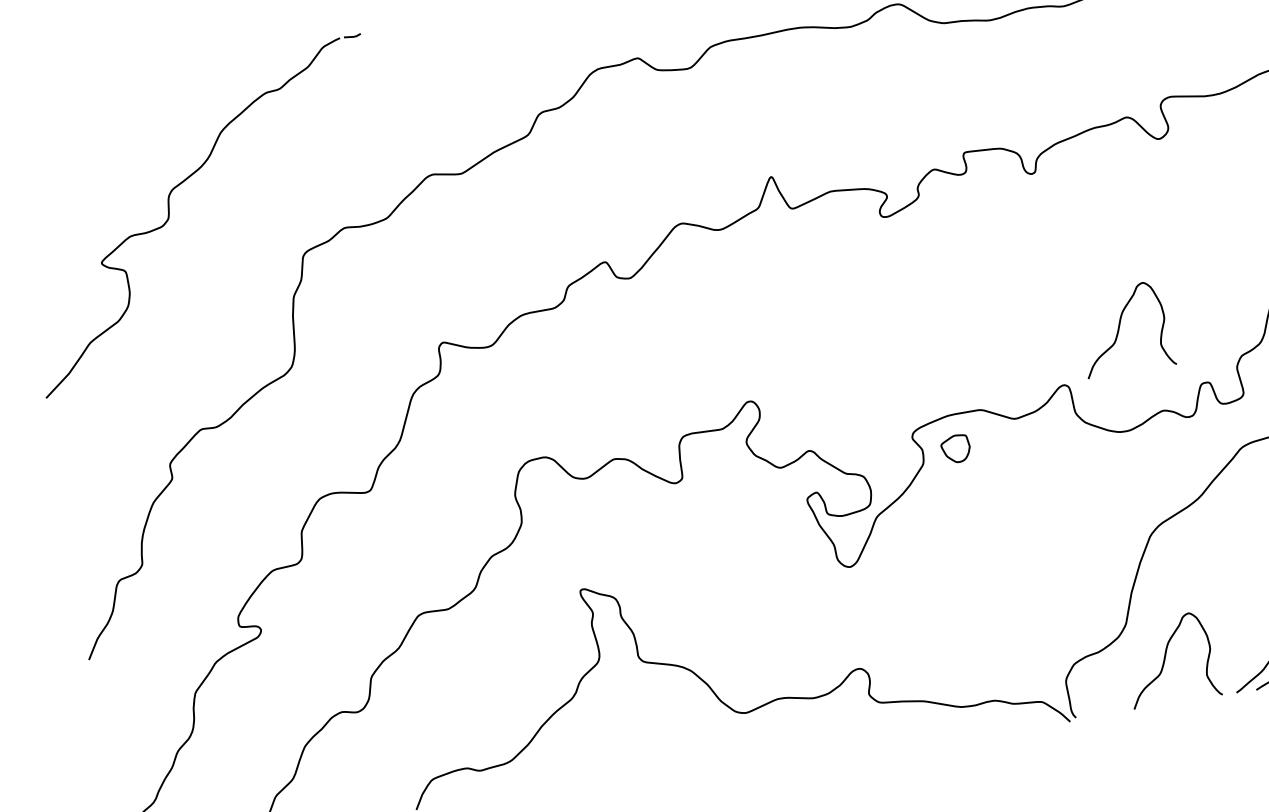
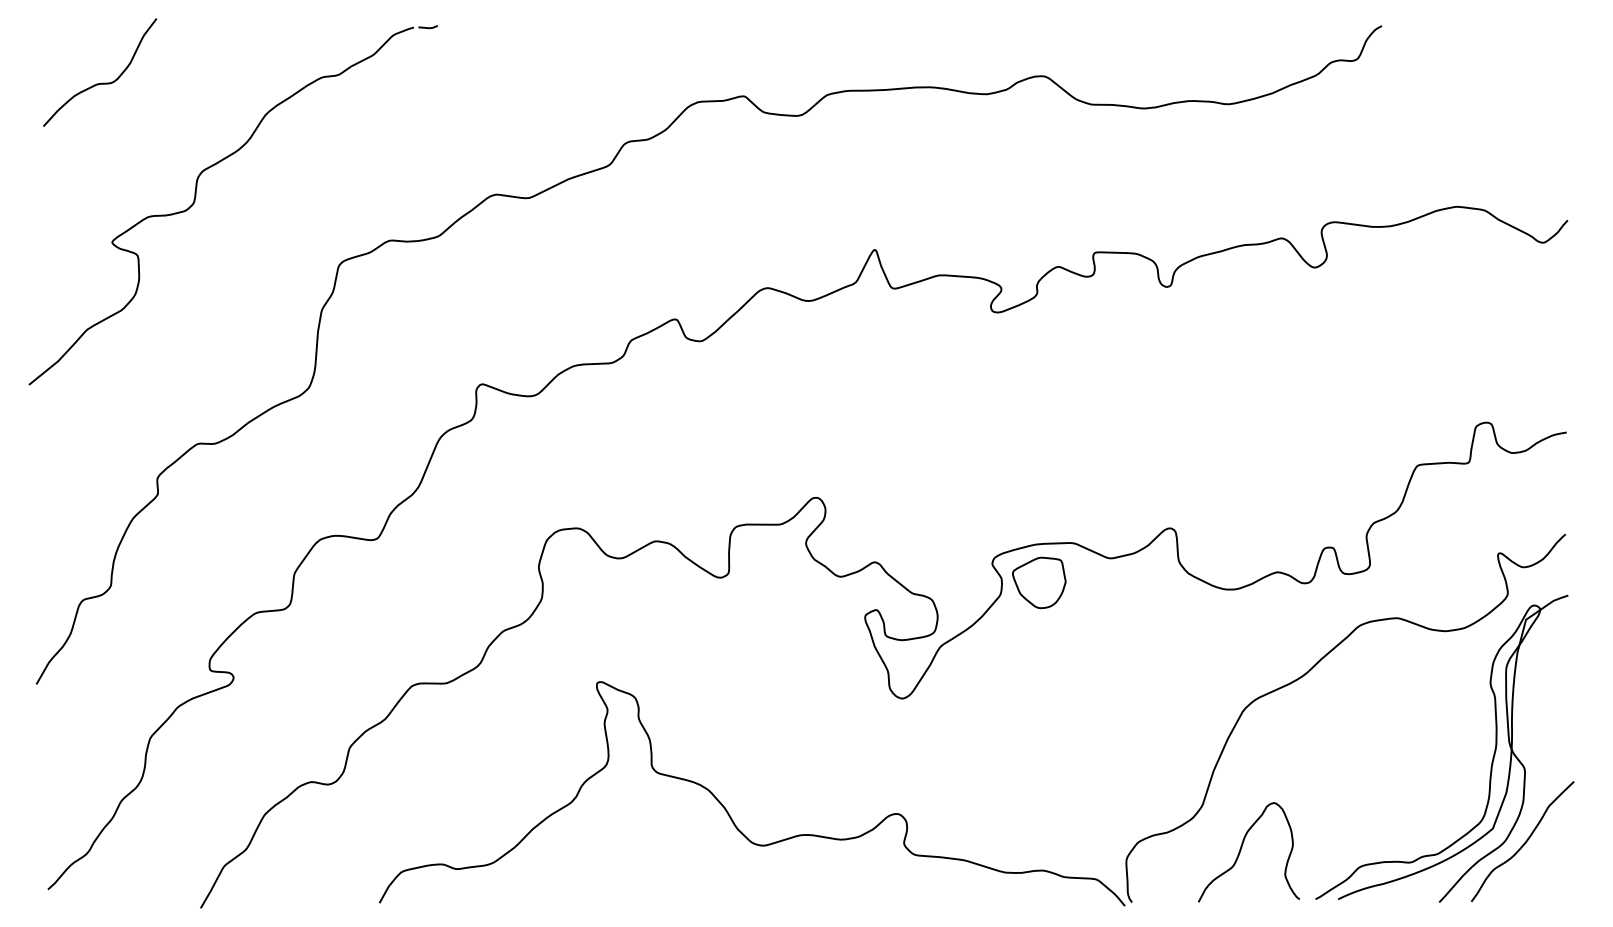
curve: (73, 124) -> (102, 82), added
curve: (1119, 328) -> (1241, 473), removed
part: (955, 448) -> (1039, 582), size x1.67

